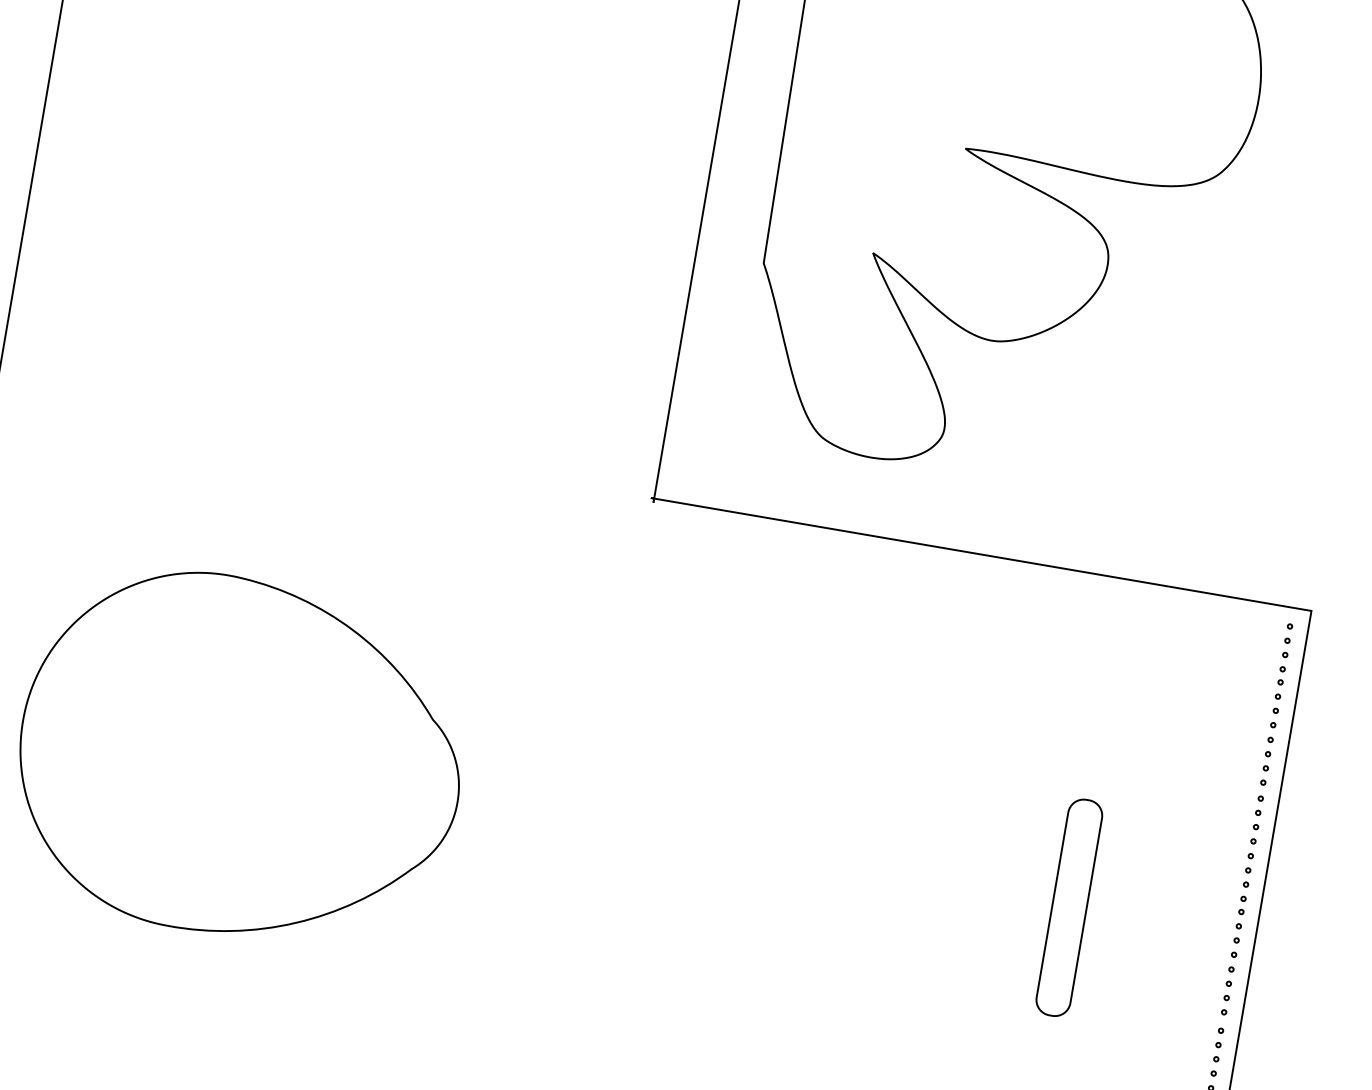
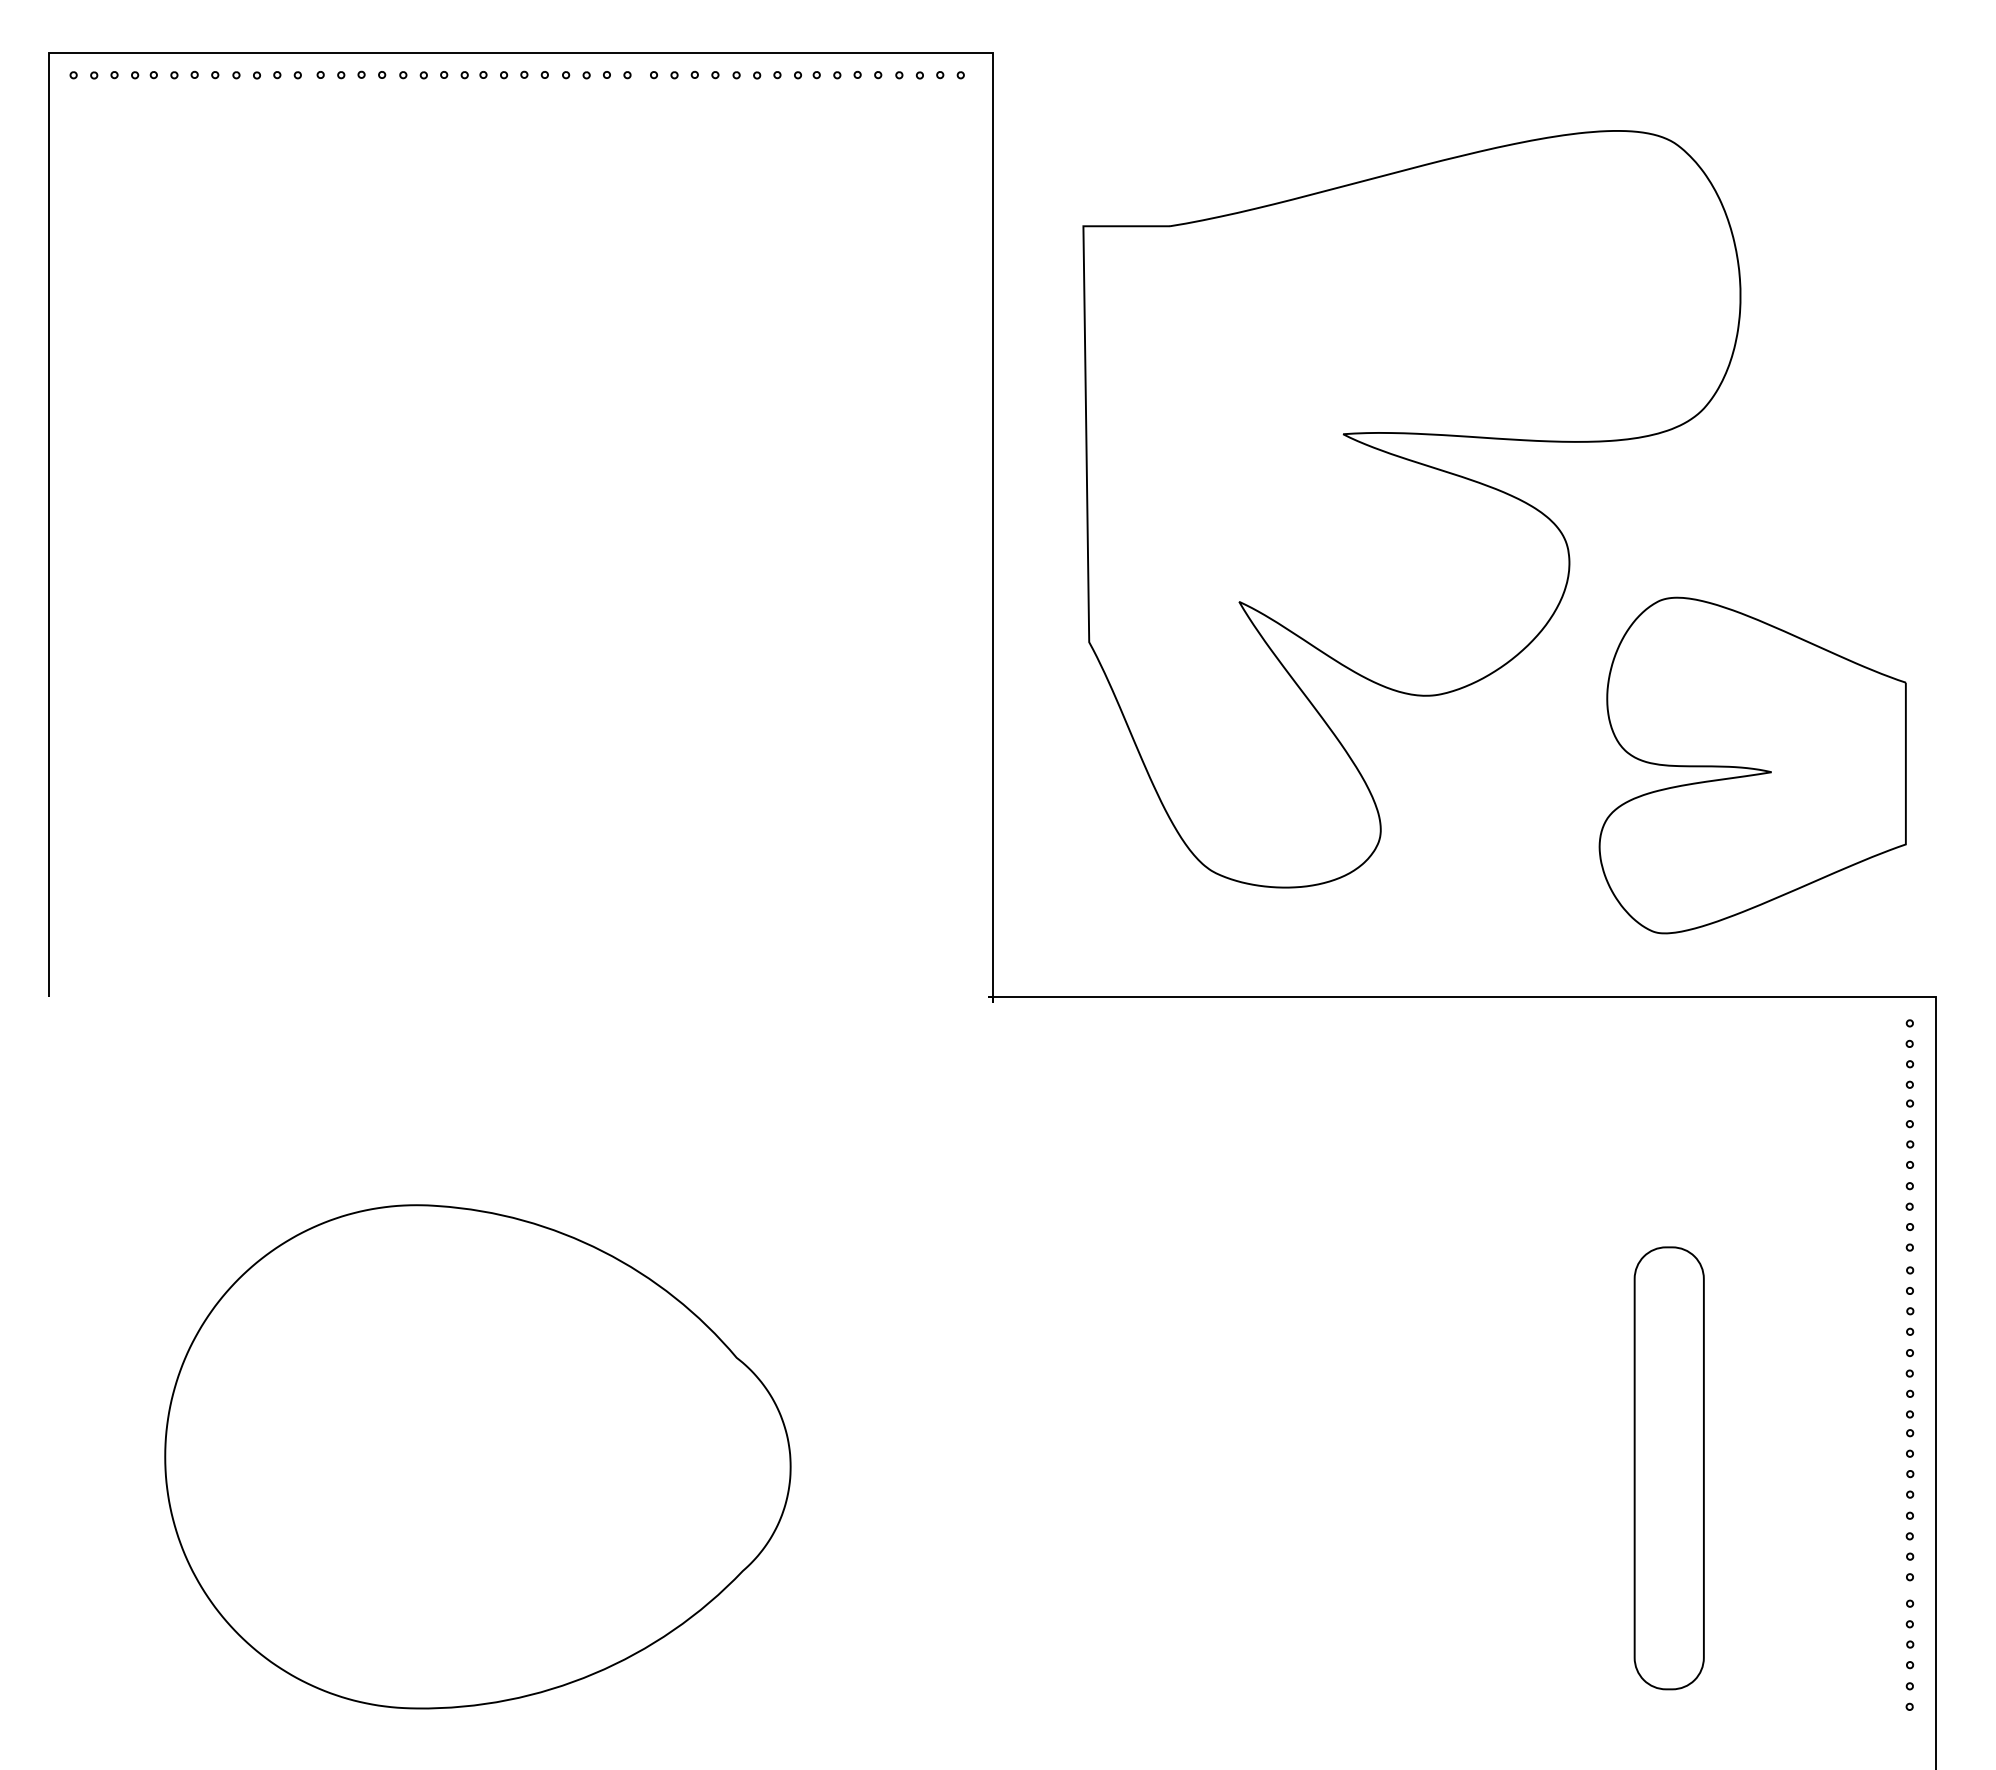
part: (1211, 428) -> (1752, 765), added
part: (1068, 907) -> (1668, 1468), size x1.43

